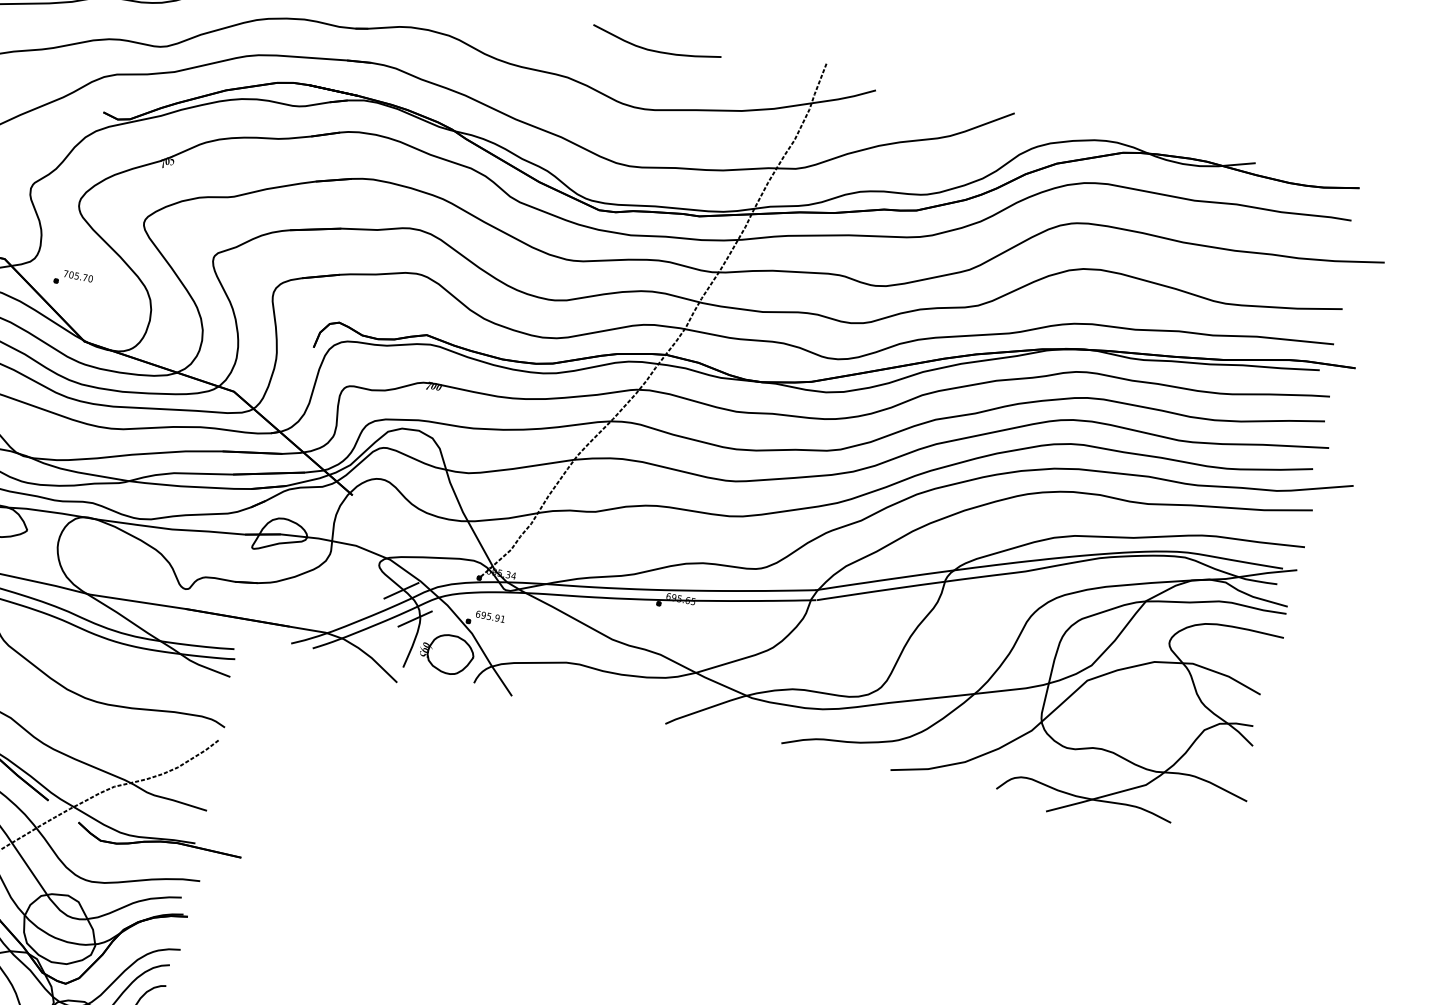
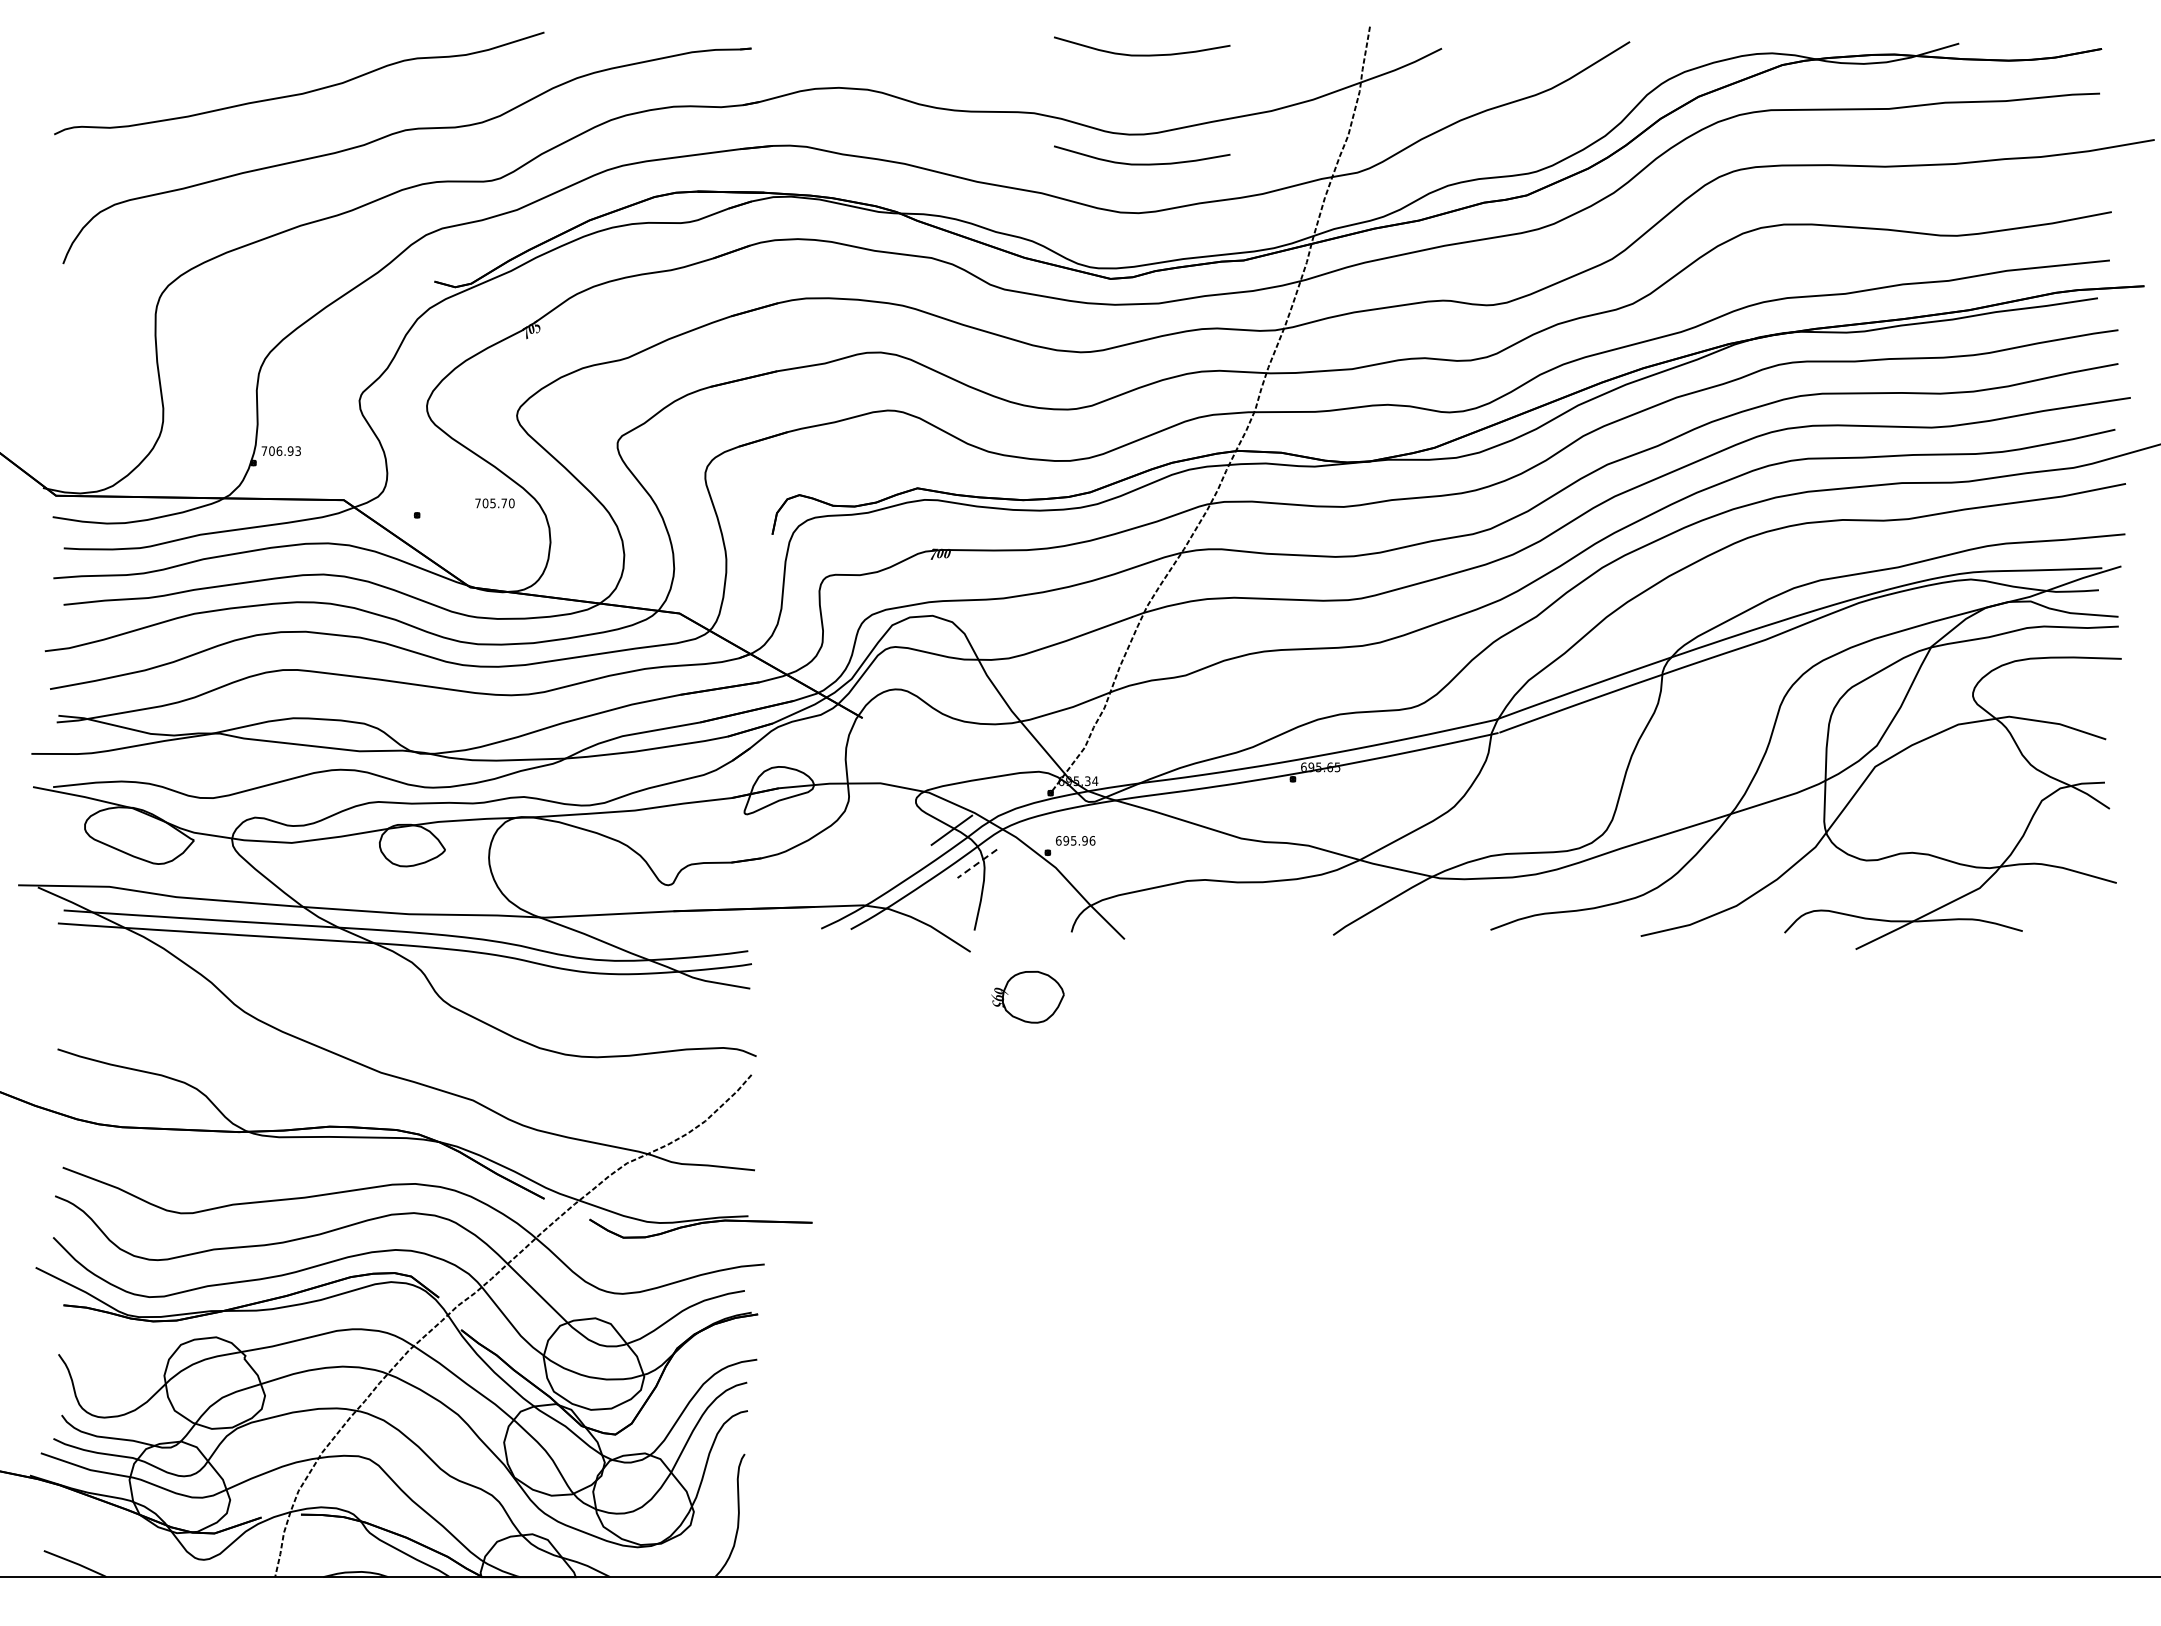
curve: (639, 130) -> (1142, 163), added
text: (78, 276) -> (494, 503), moved
line: (414, 619) -> (976, 864), solid -> dashed
text: (502, 619) -> (1092, 840), 695.91 -> 695.96
part: (446, 653) -> (1027, 996), moved

